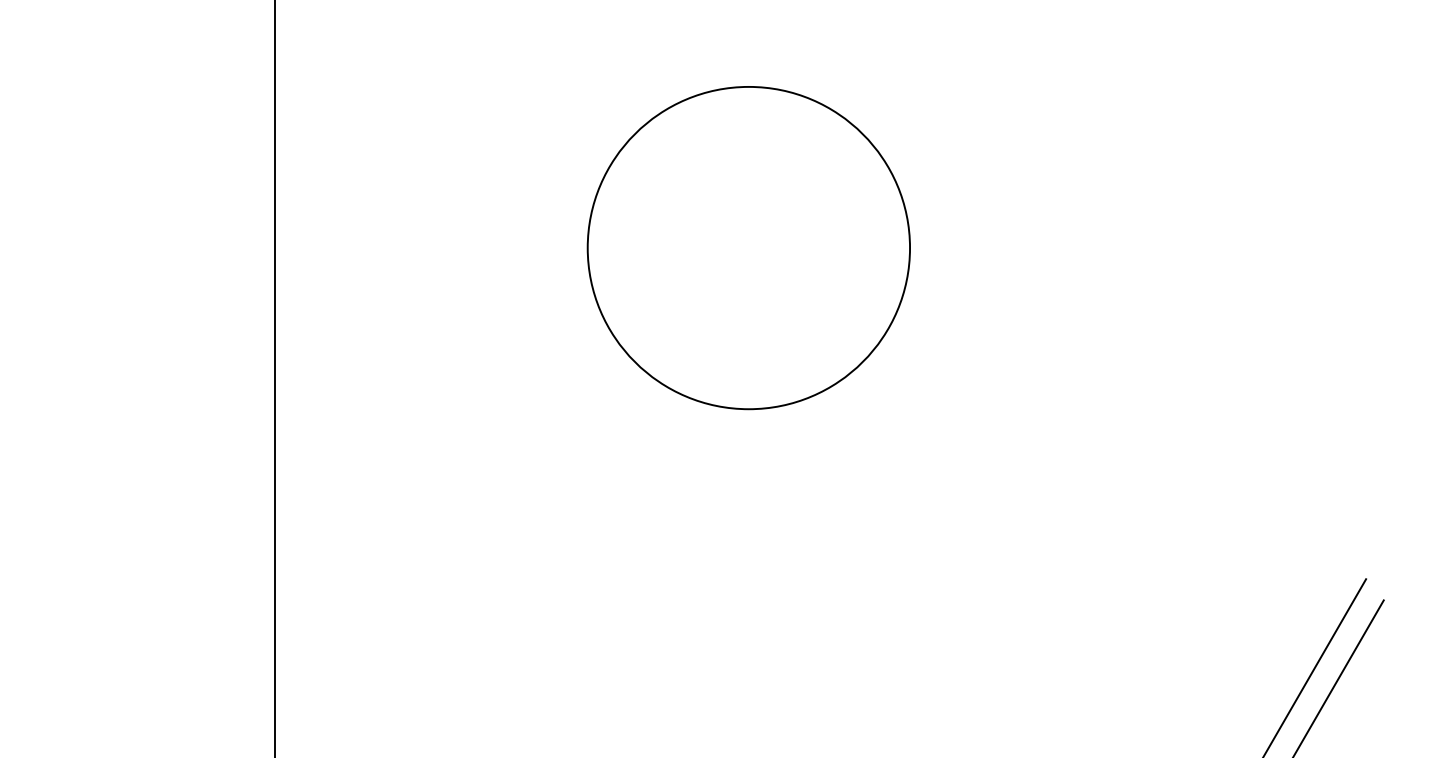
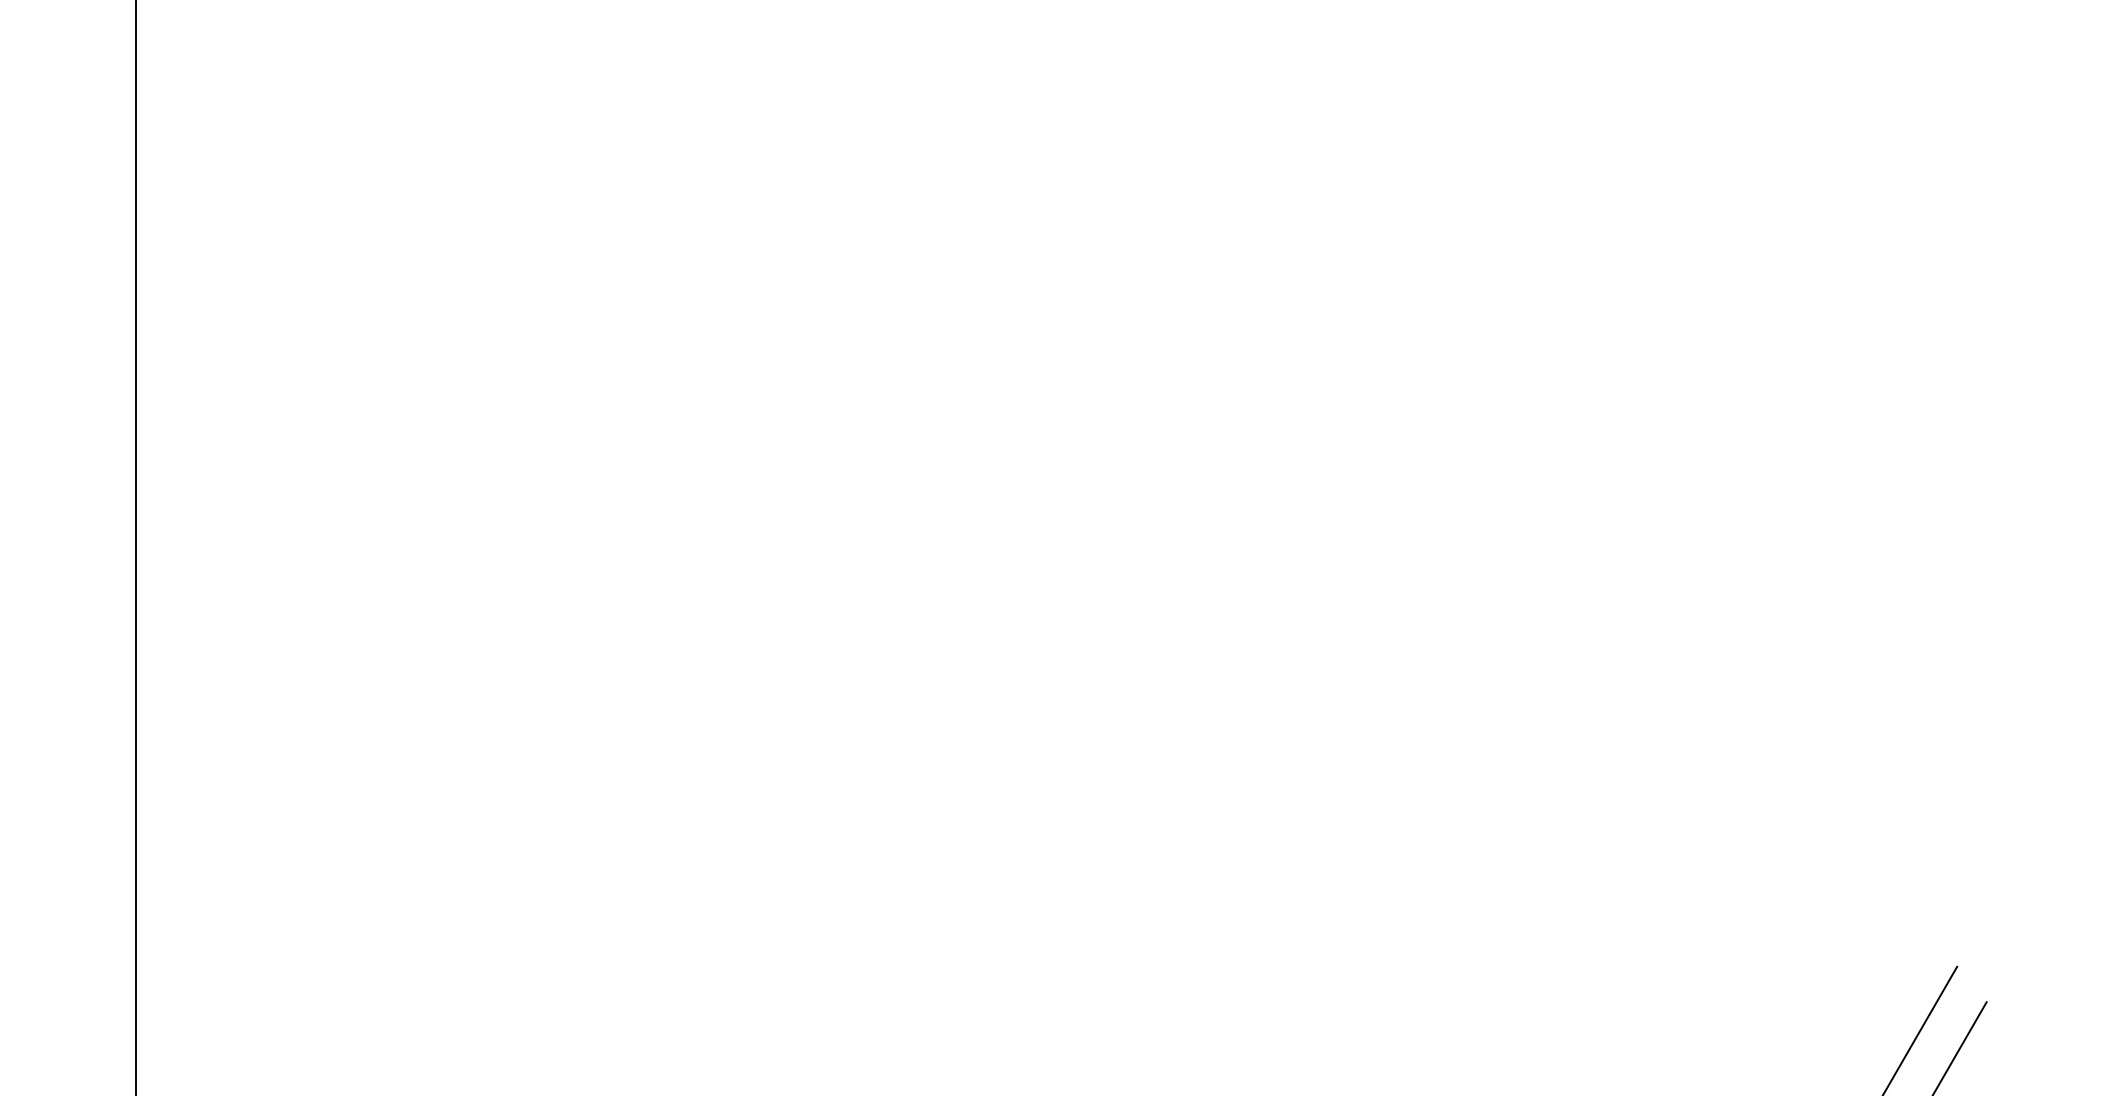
circle: (748, 248) -> (926, 414), removed

